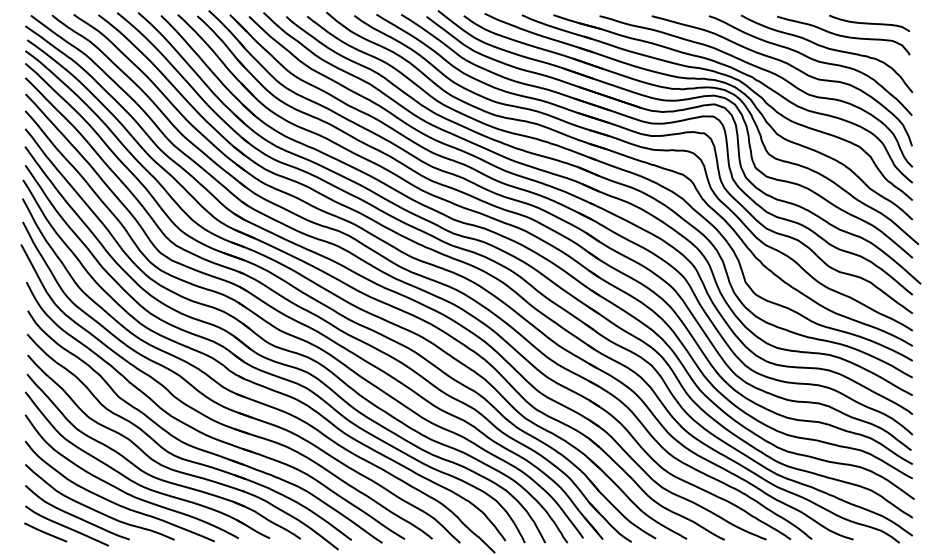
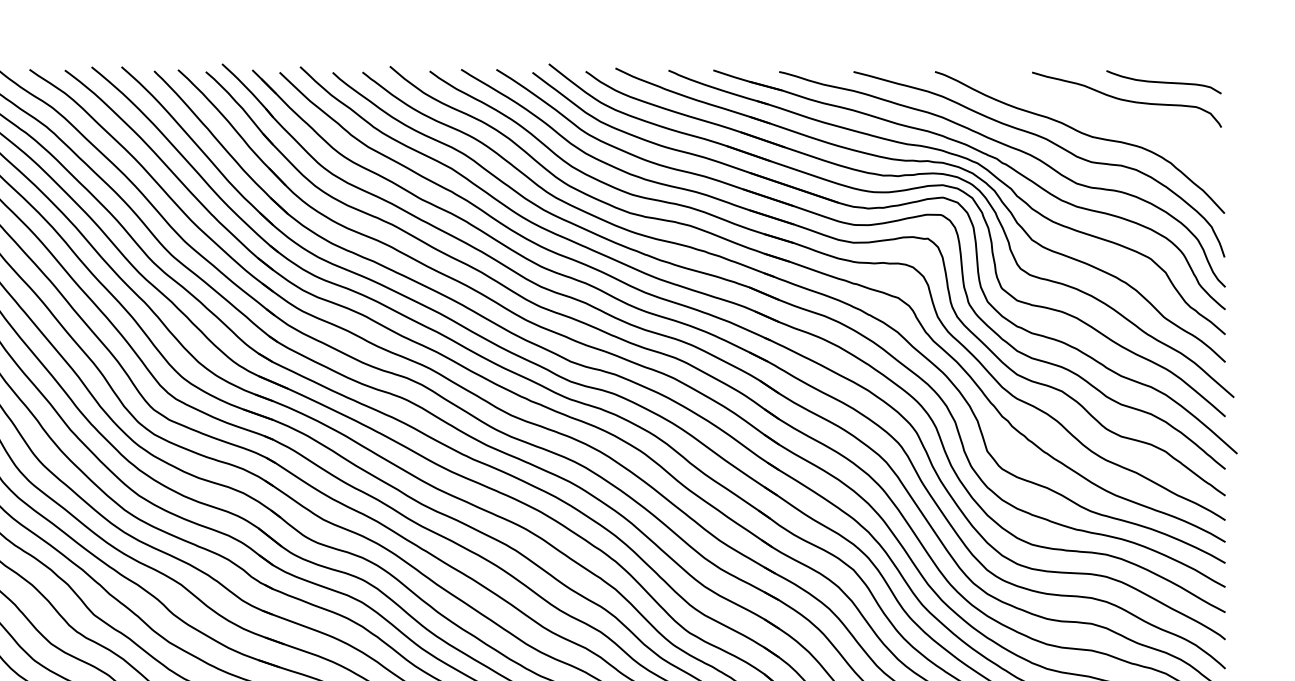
curve: (827, 49) -> (1104, 119), removed

